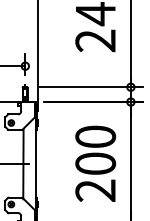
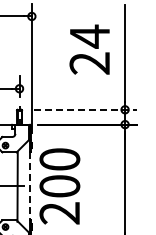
line: (91, 86) -> (85, 109), solid -> dashed
line: (36, 163) -> (30, 186), solid -> dashed
text: (95, 163) -> (59, 186), moved

